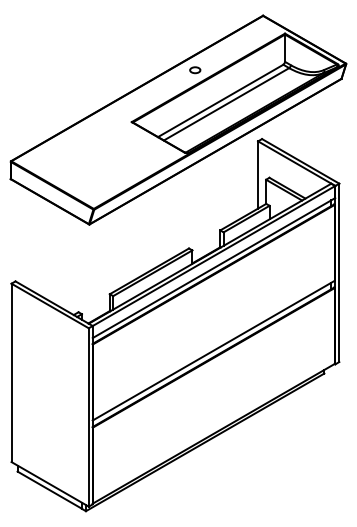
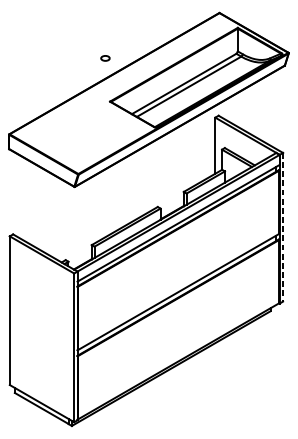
part: (195, 70) -> (105, 58), moved
line: (339, 273) -> (283, 227), solid -> dashed

